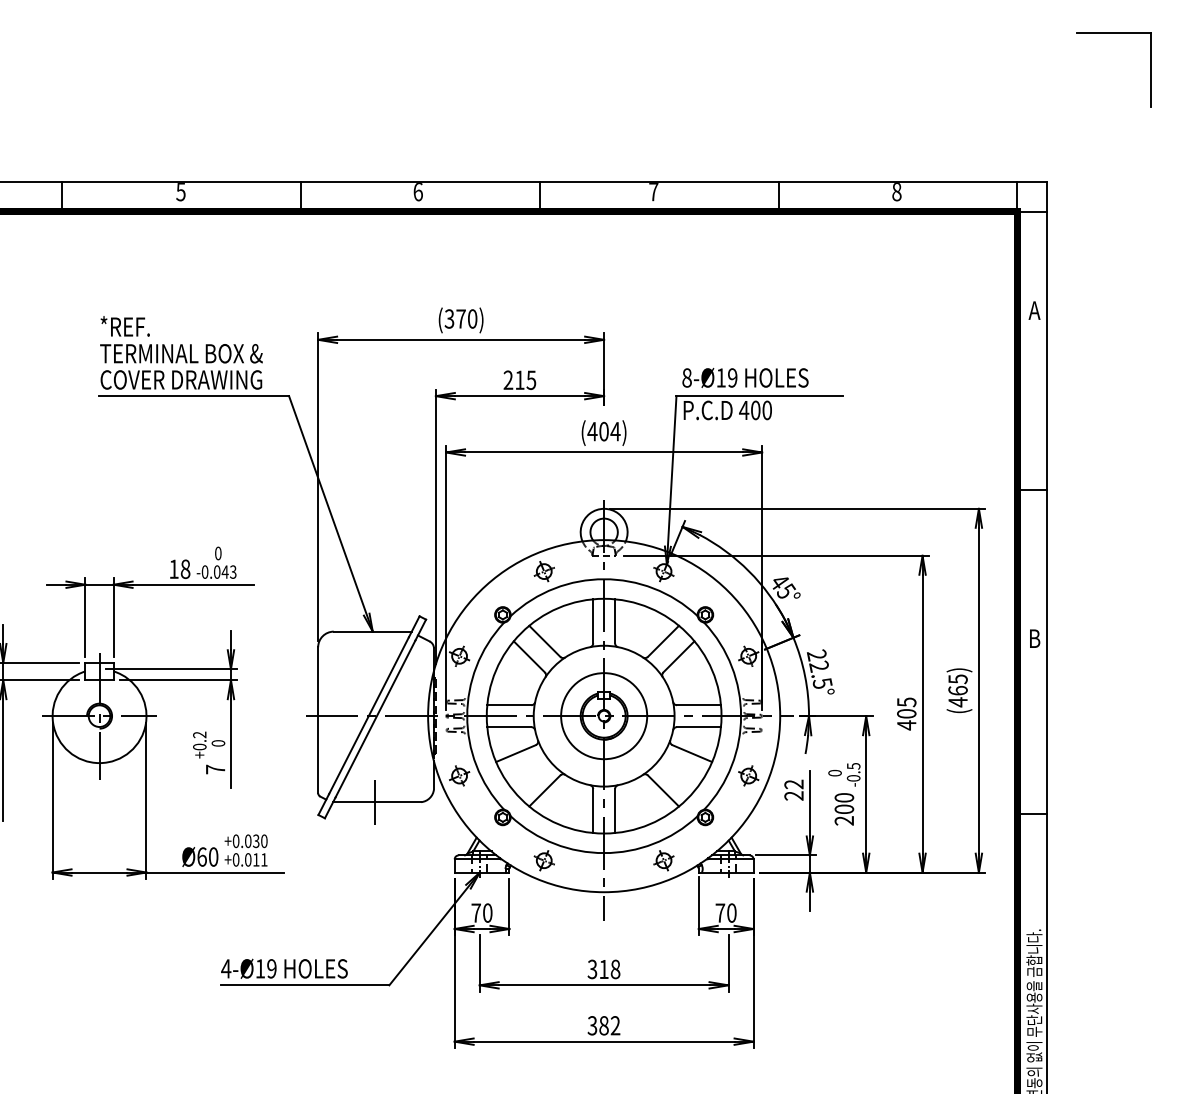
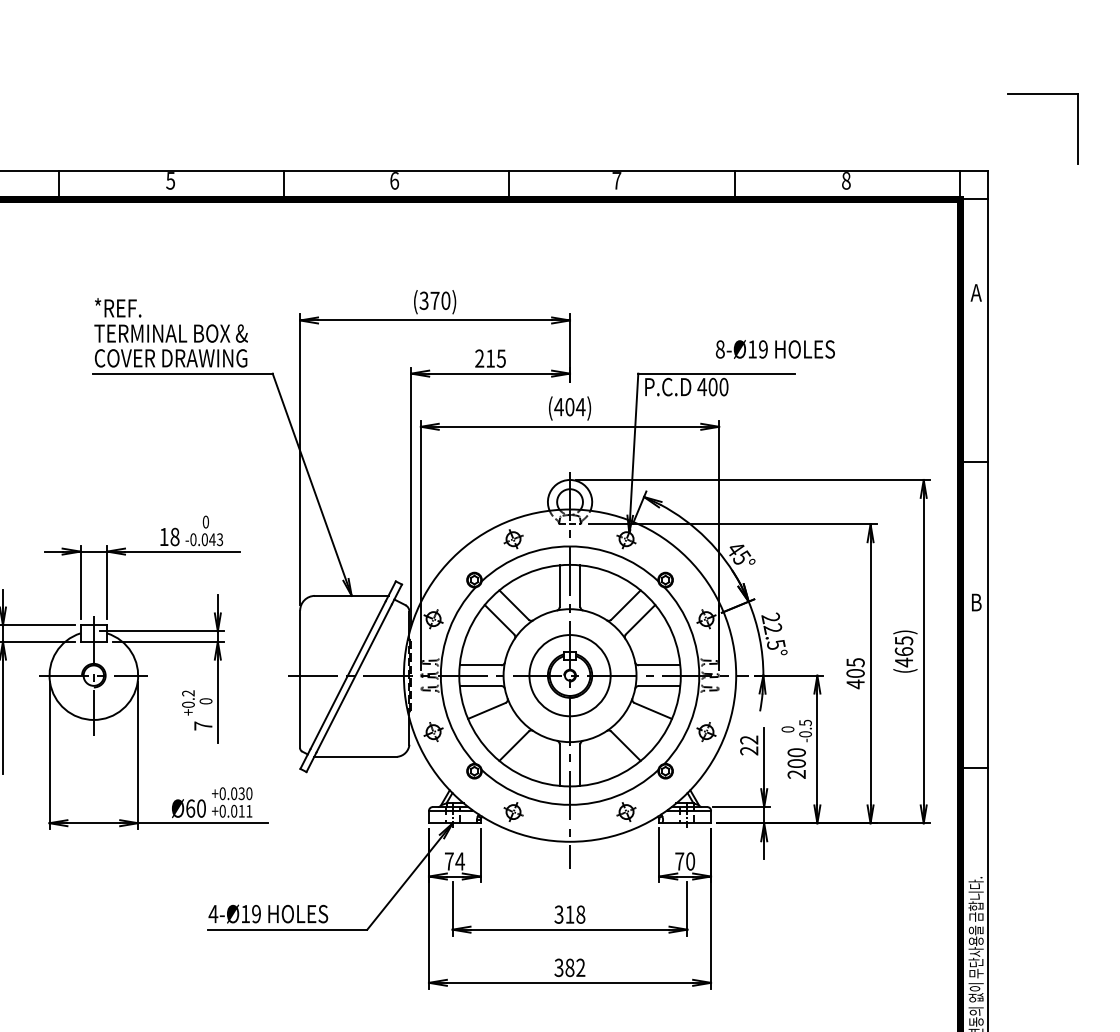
part: (1113, 33) -> (1042, 94), moved
text: (745, 377) -> (775, 349), moved
line: (375, 801) -> (354, 756), removed
text: (487, 913) -> (459, 861), 70 -> 74

